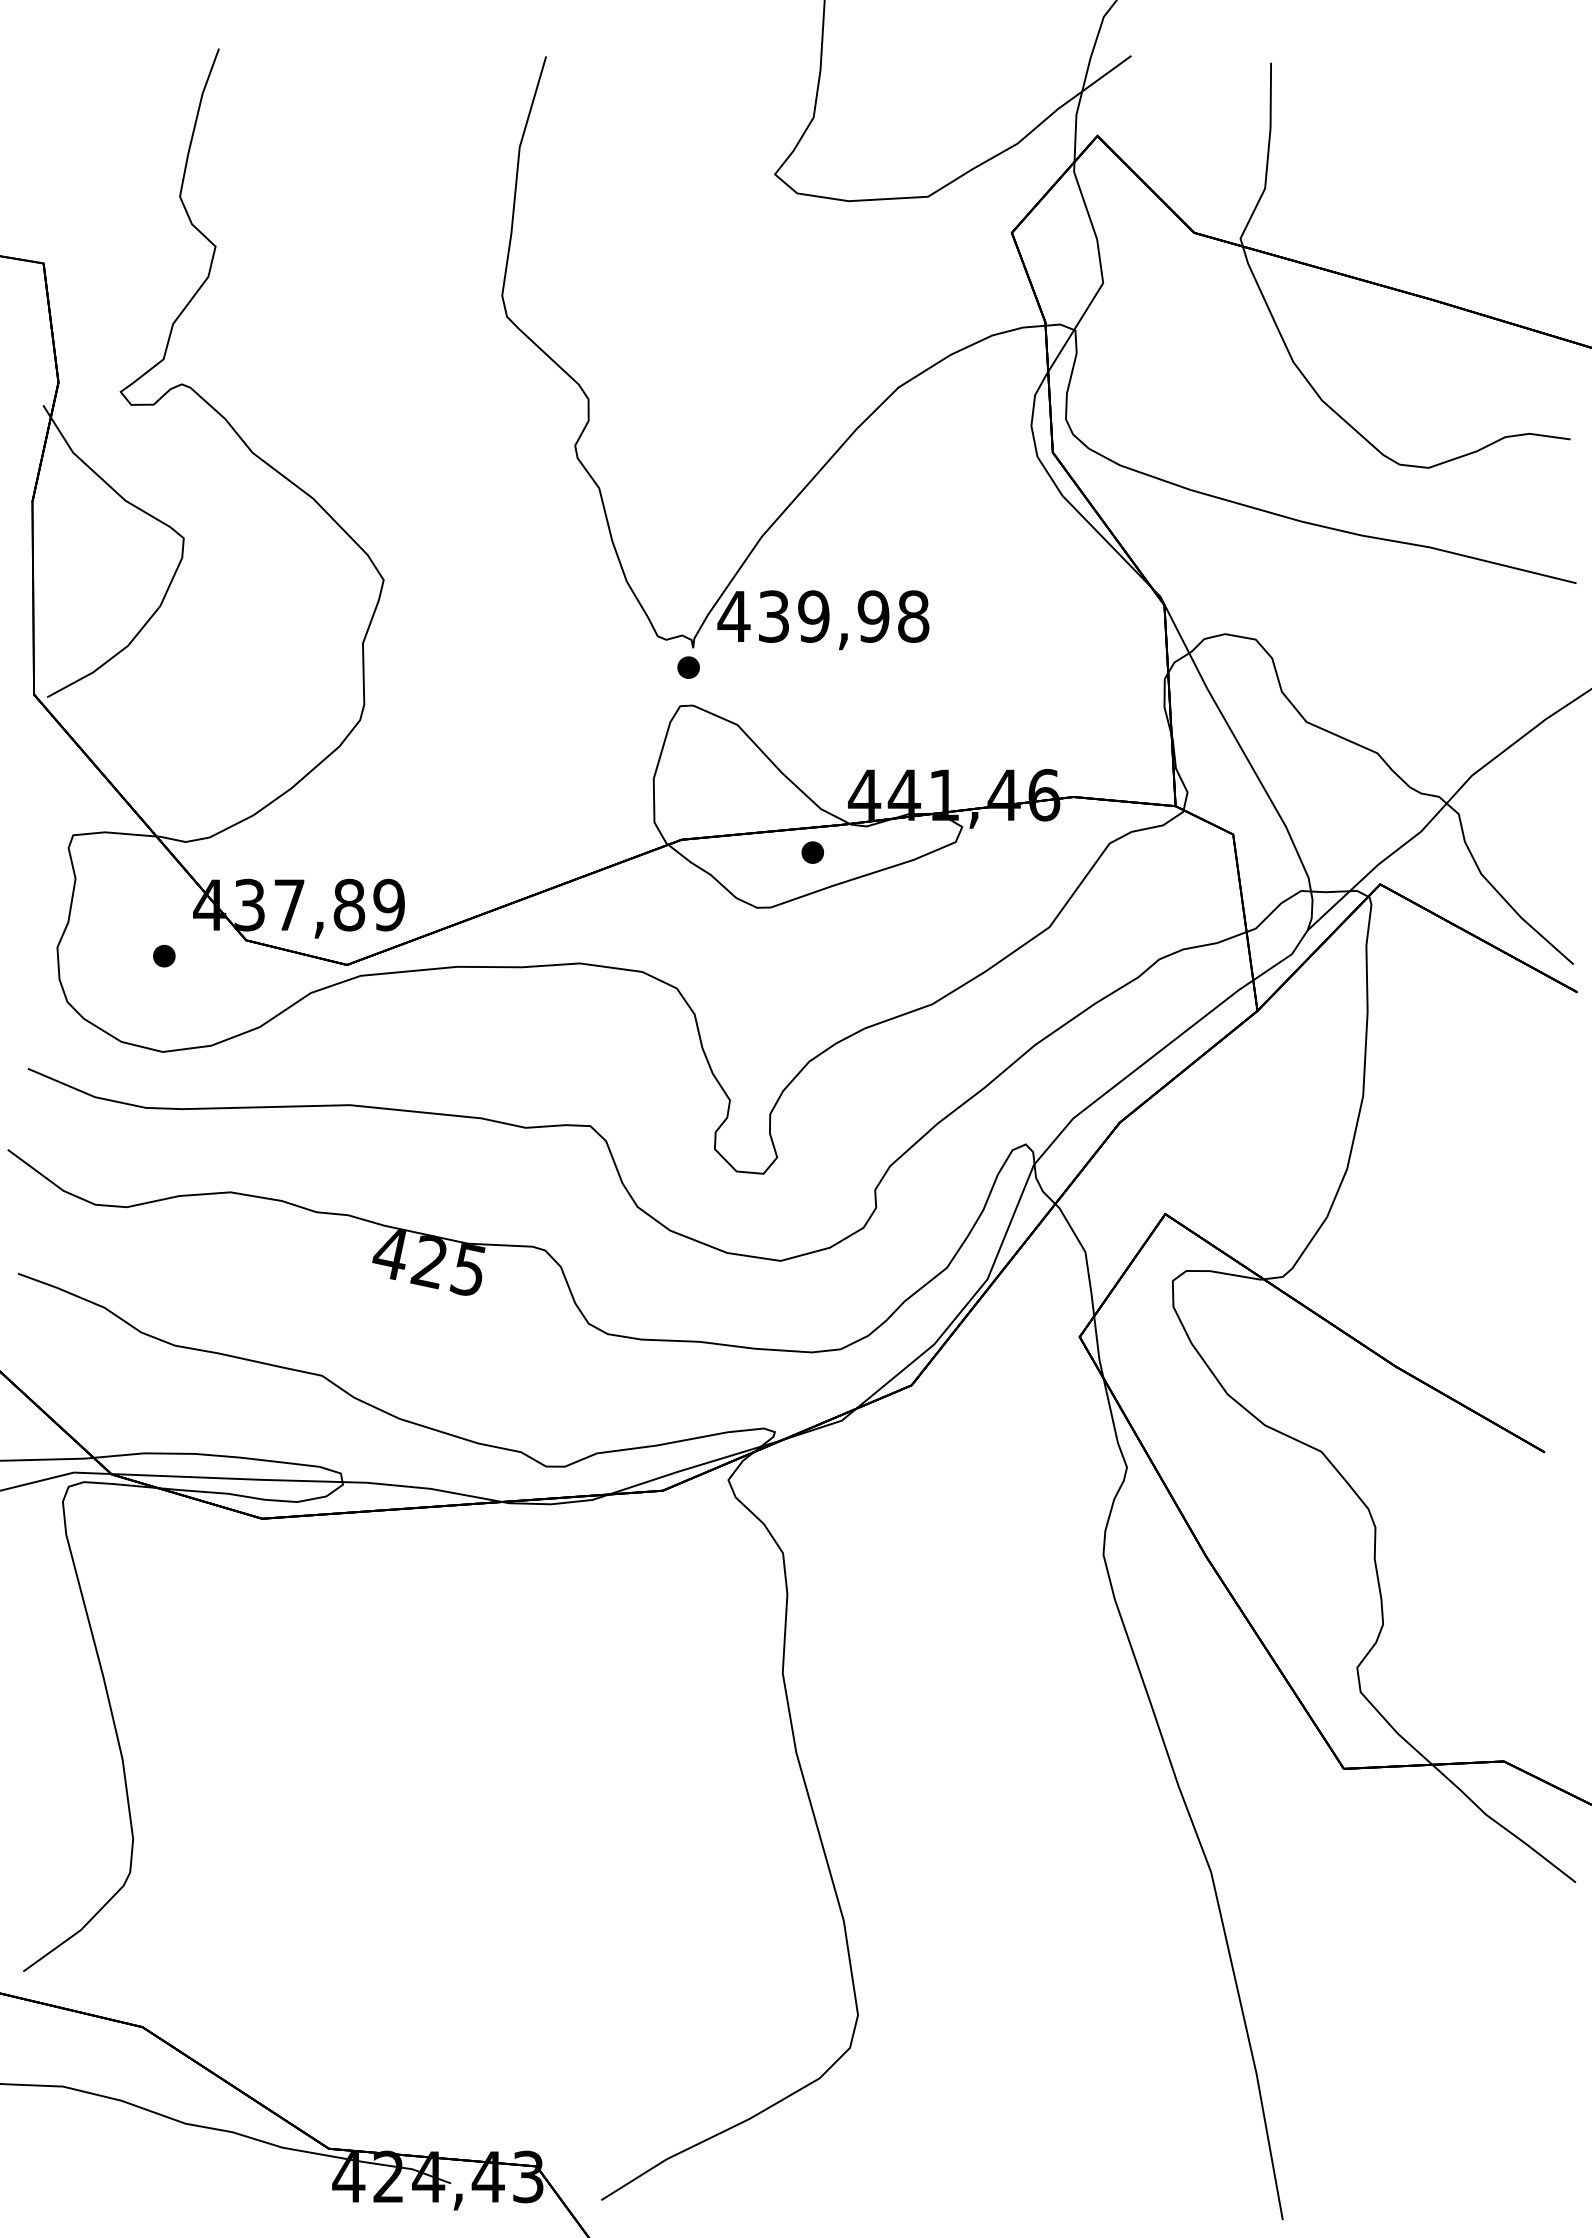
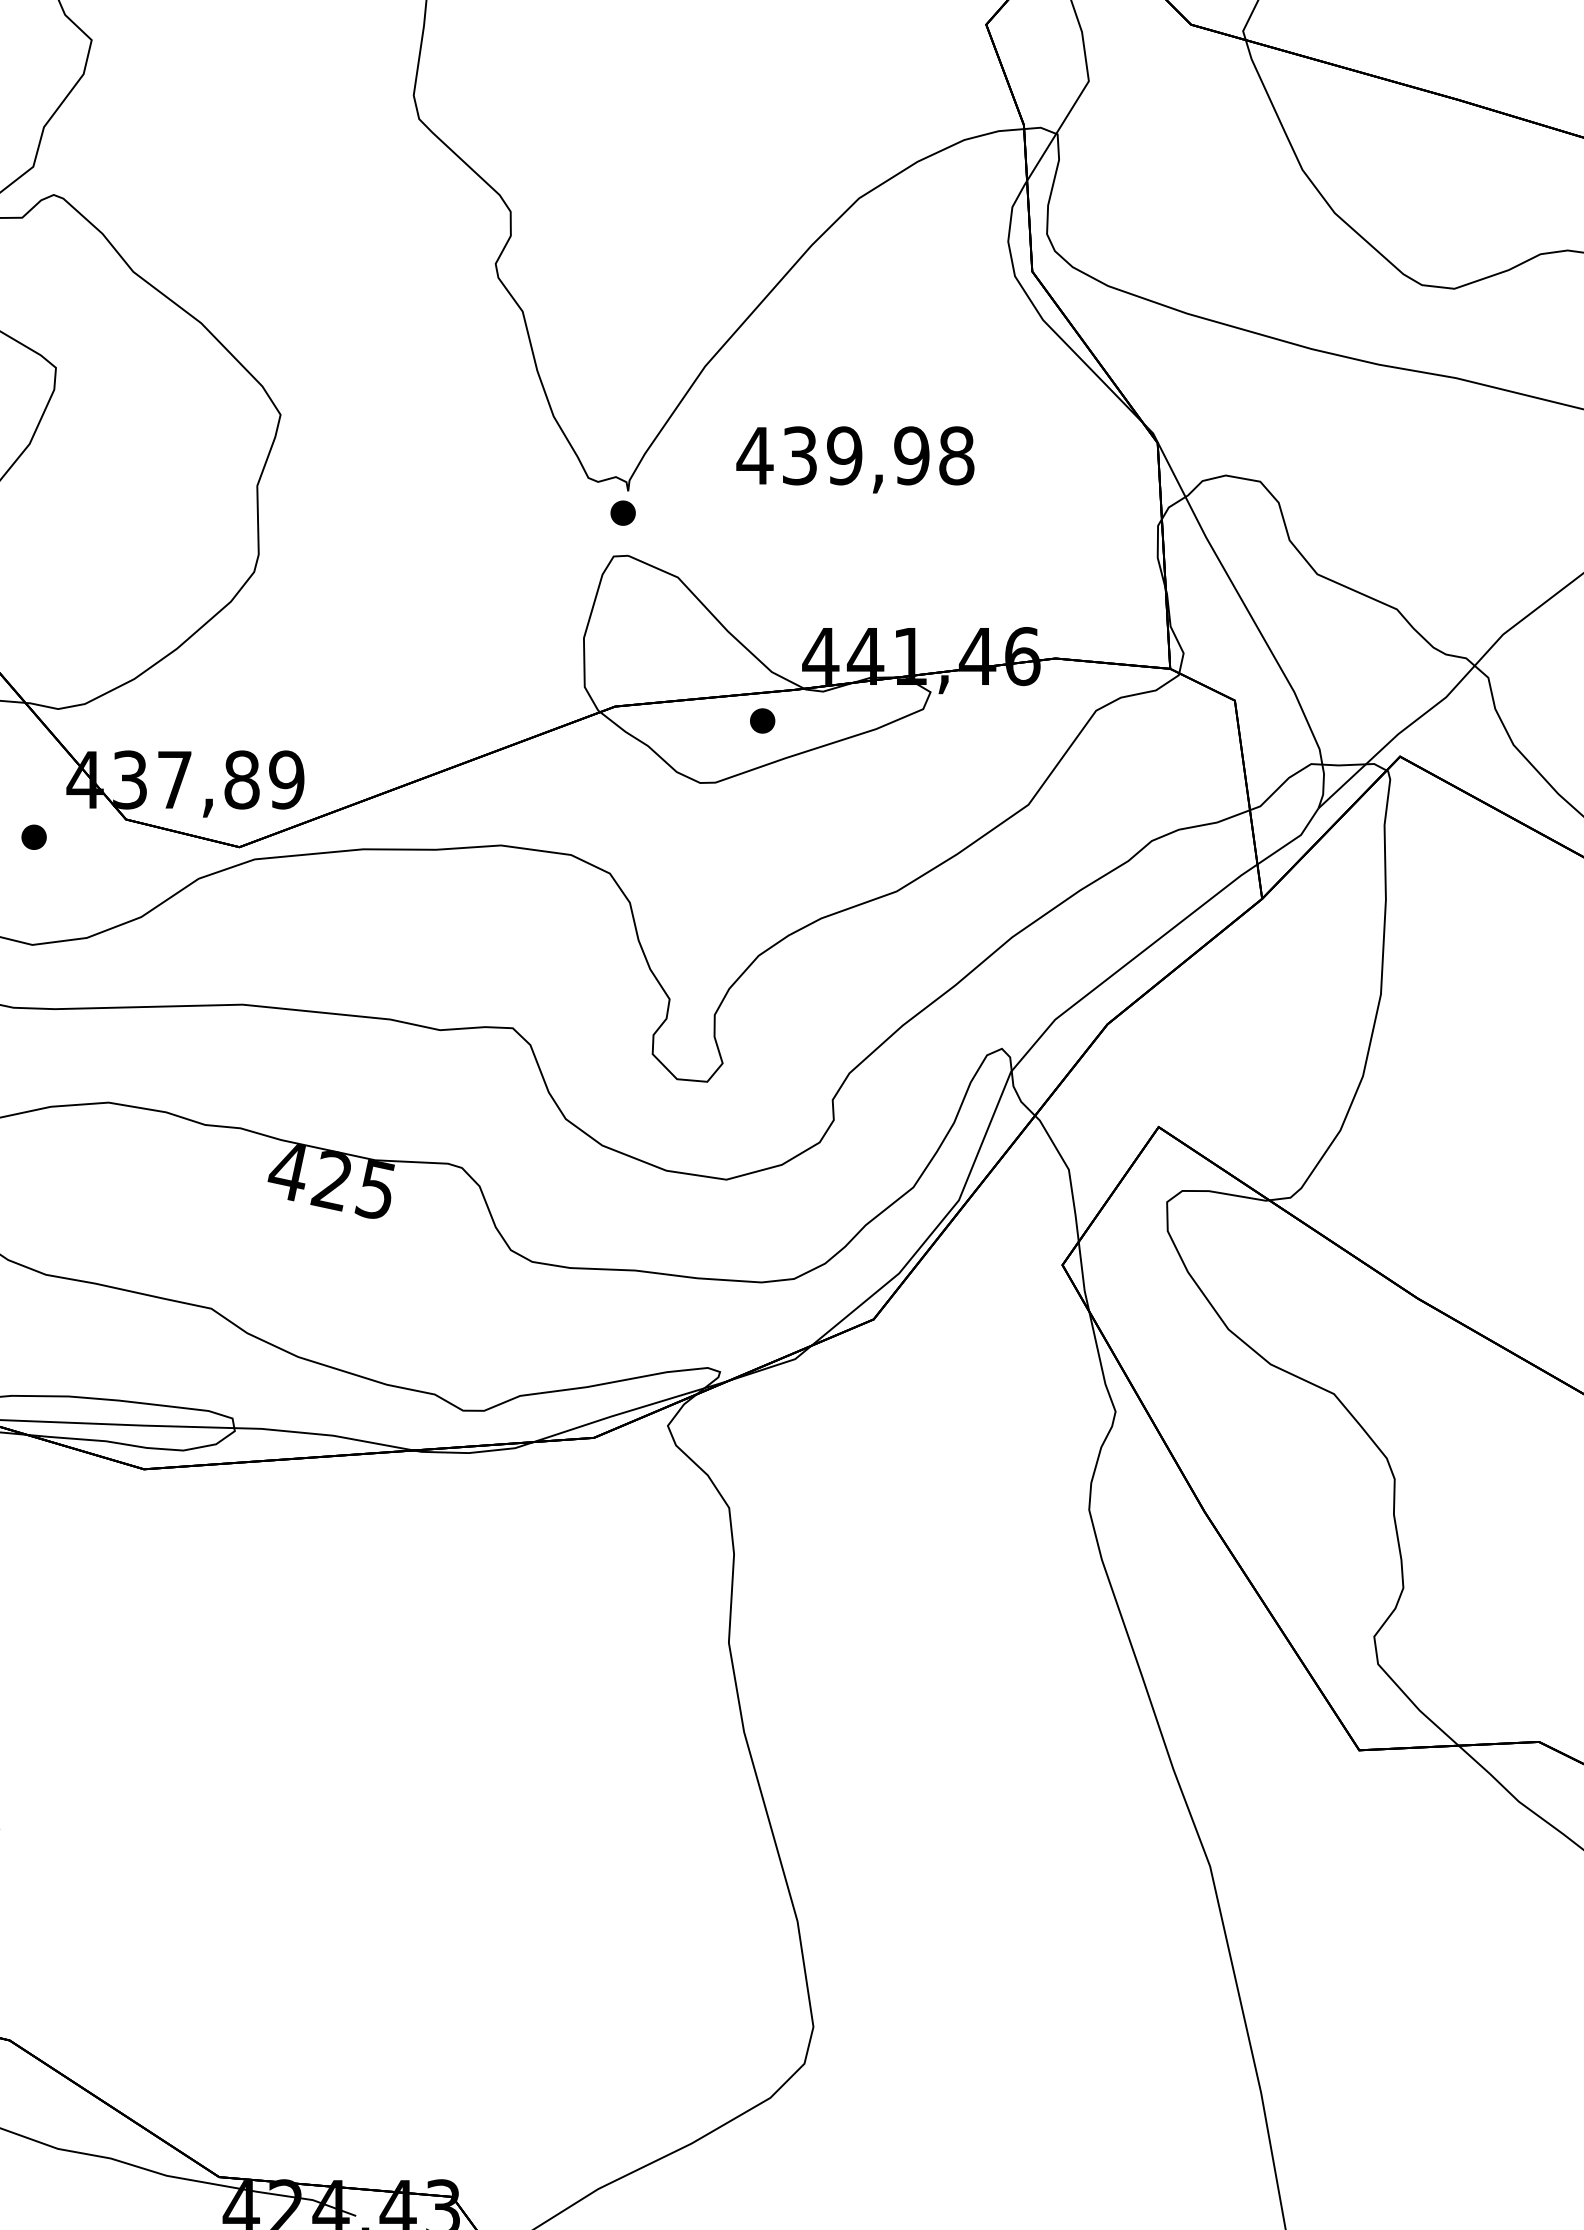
text: (823, 620) -> (855, 460), moved

